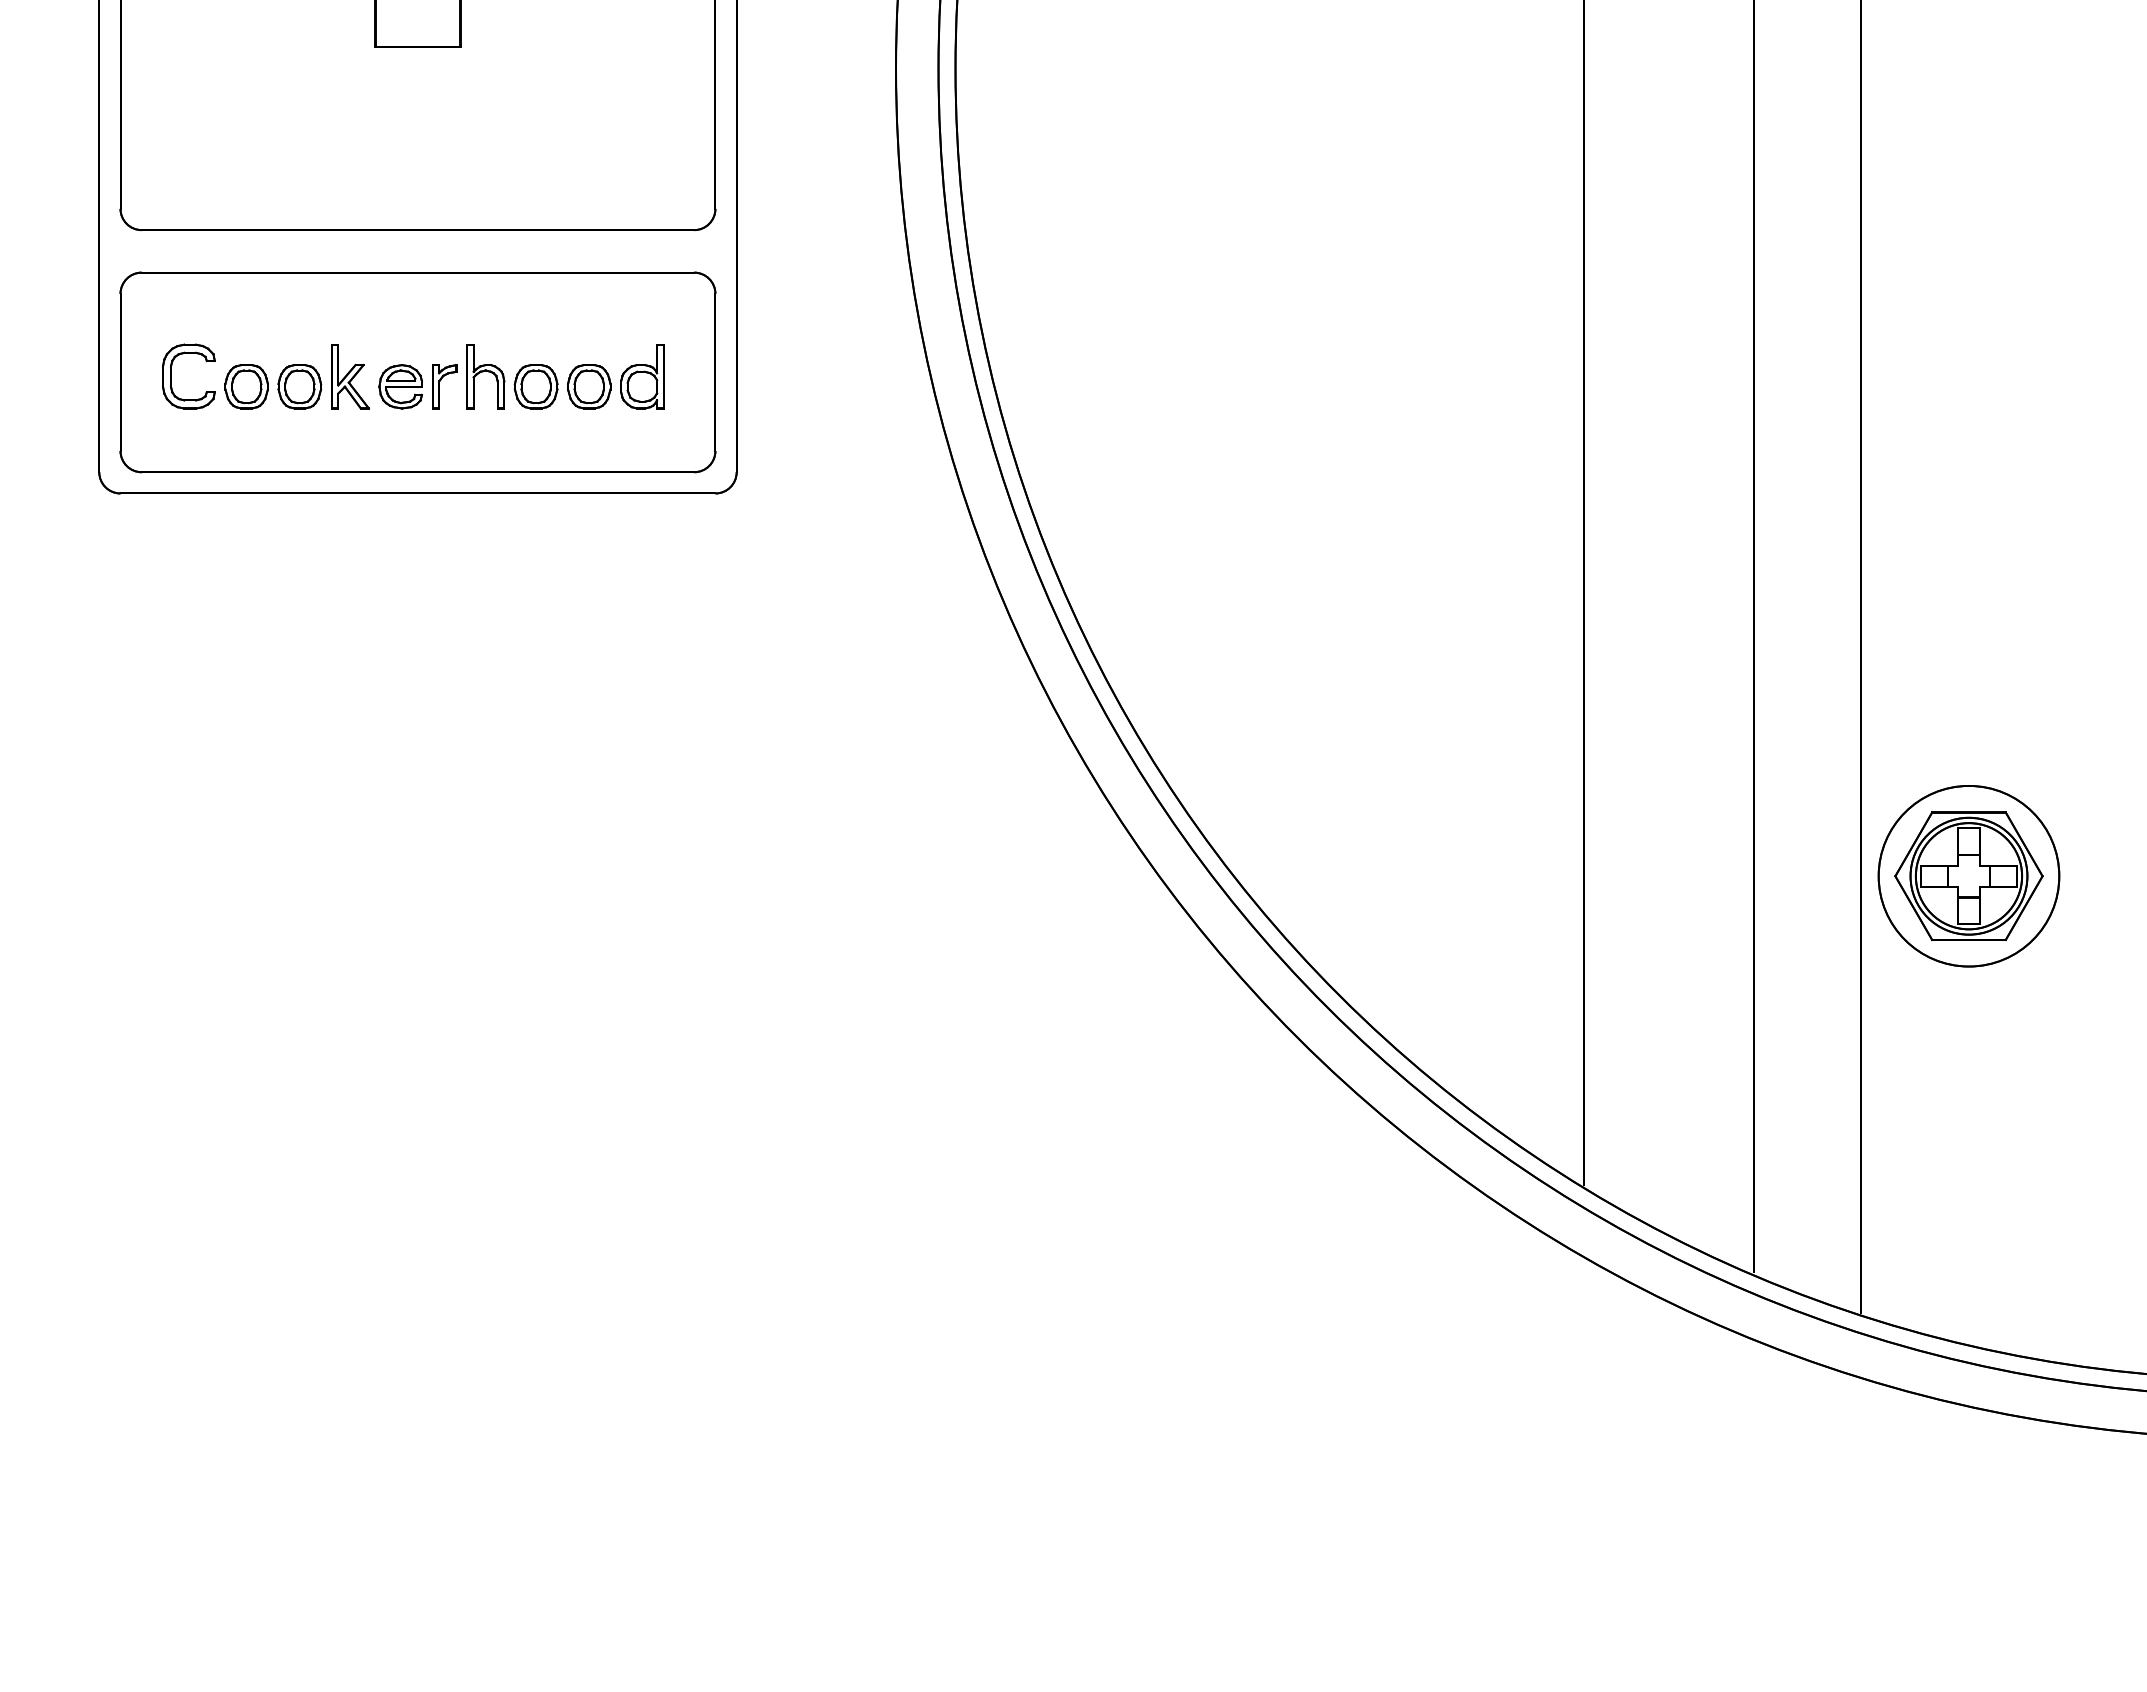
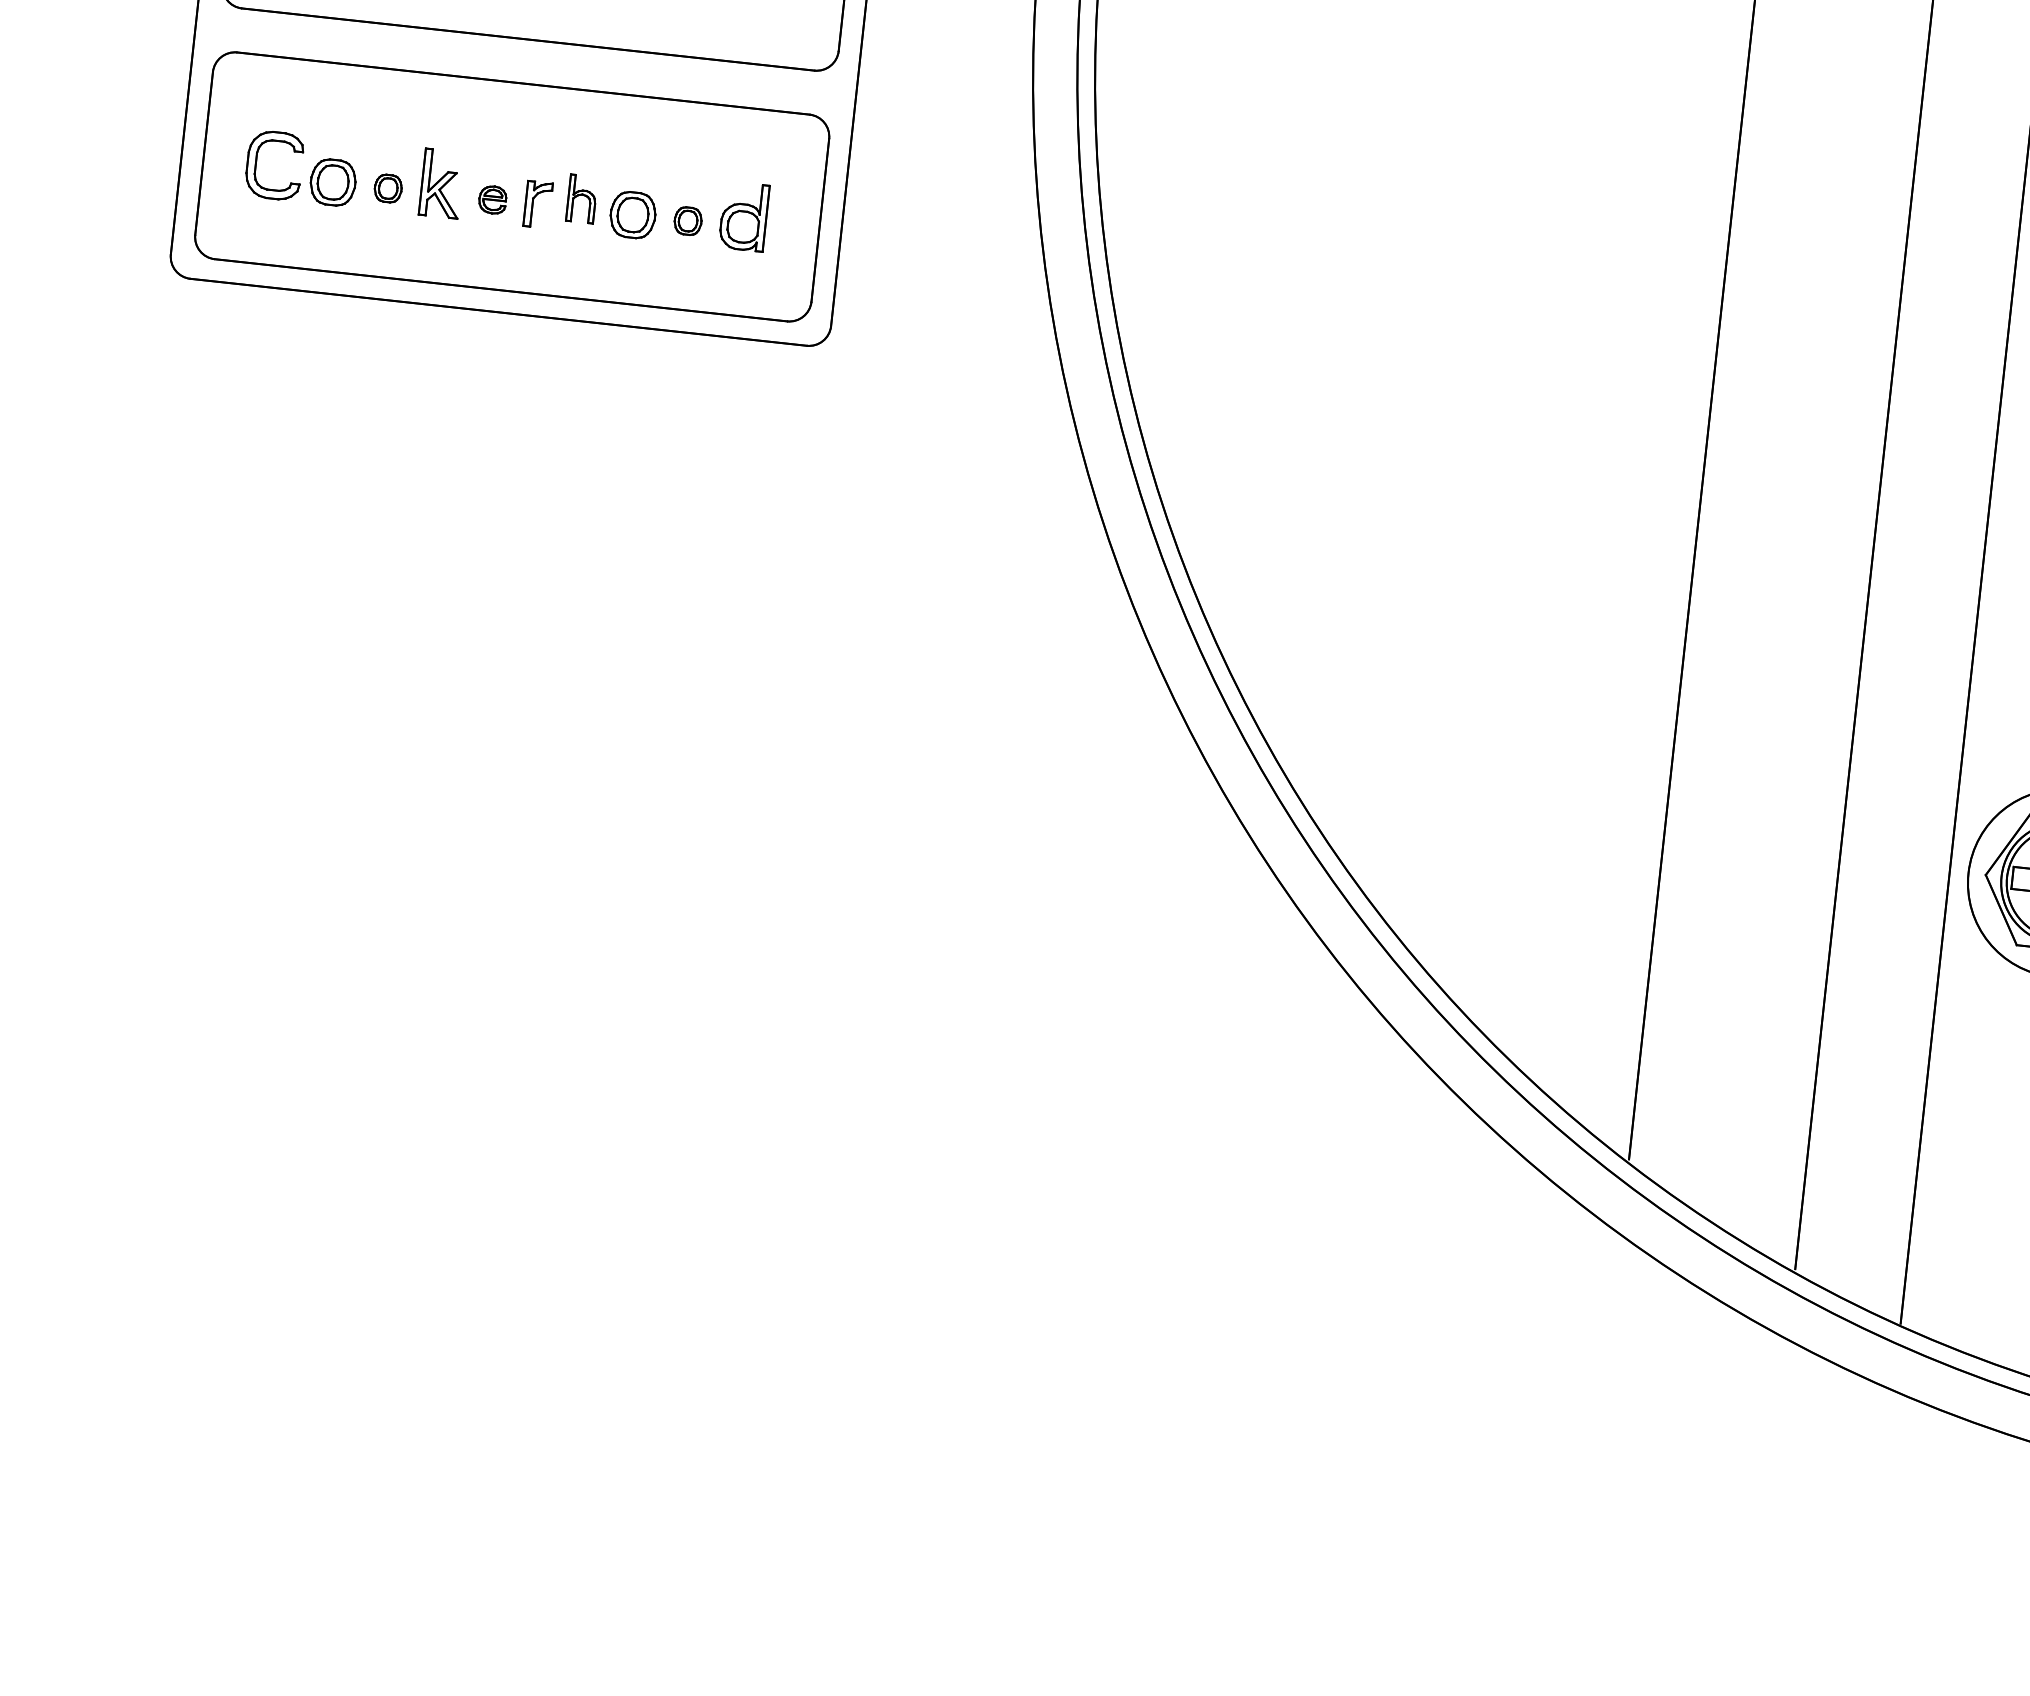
part: (485, 376) -> (581, 198), size x0.7
part: (299, 386) -> (387, 188), size x0.6
part: (400, 386) -> (492, 199), size x0.6
part: (589, 386) -> (688, 220), size x0.6

